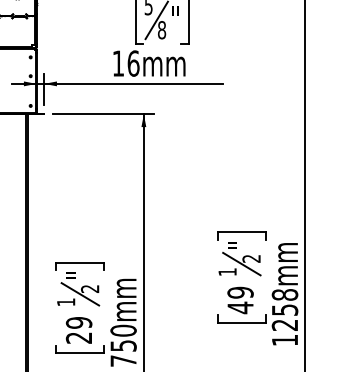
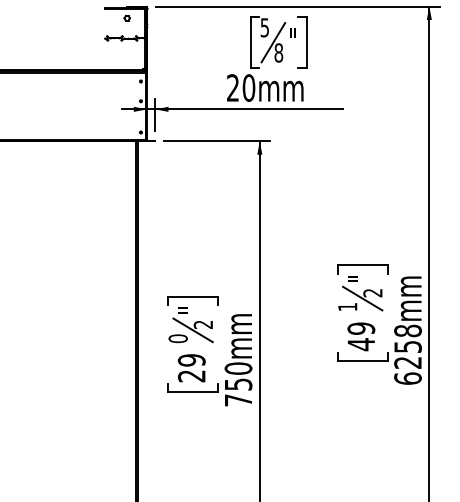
text: (126, 63) -> (241, 87), 16mm -> 20mm
text: (65, 302) -> (177, 338), 1 -> 0
text: (284, 340) -> (407, 378), 1258mm -> 6258mm

